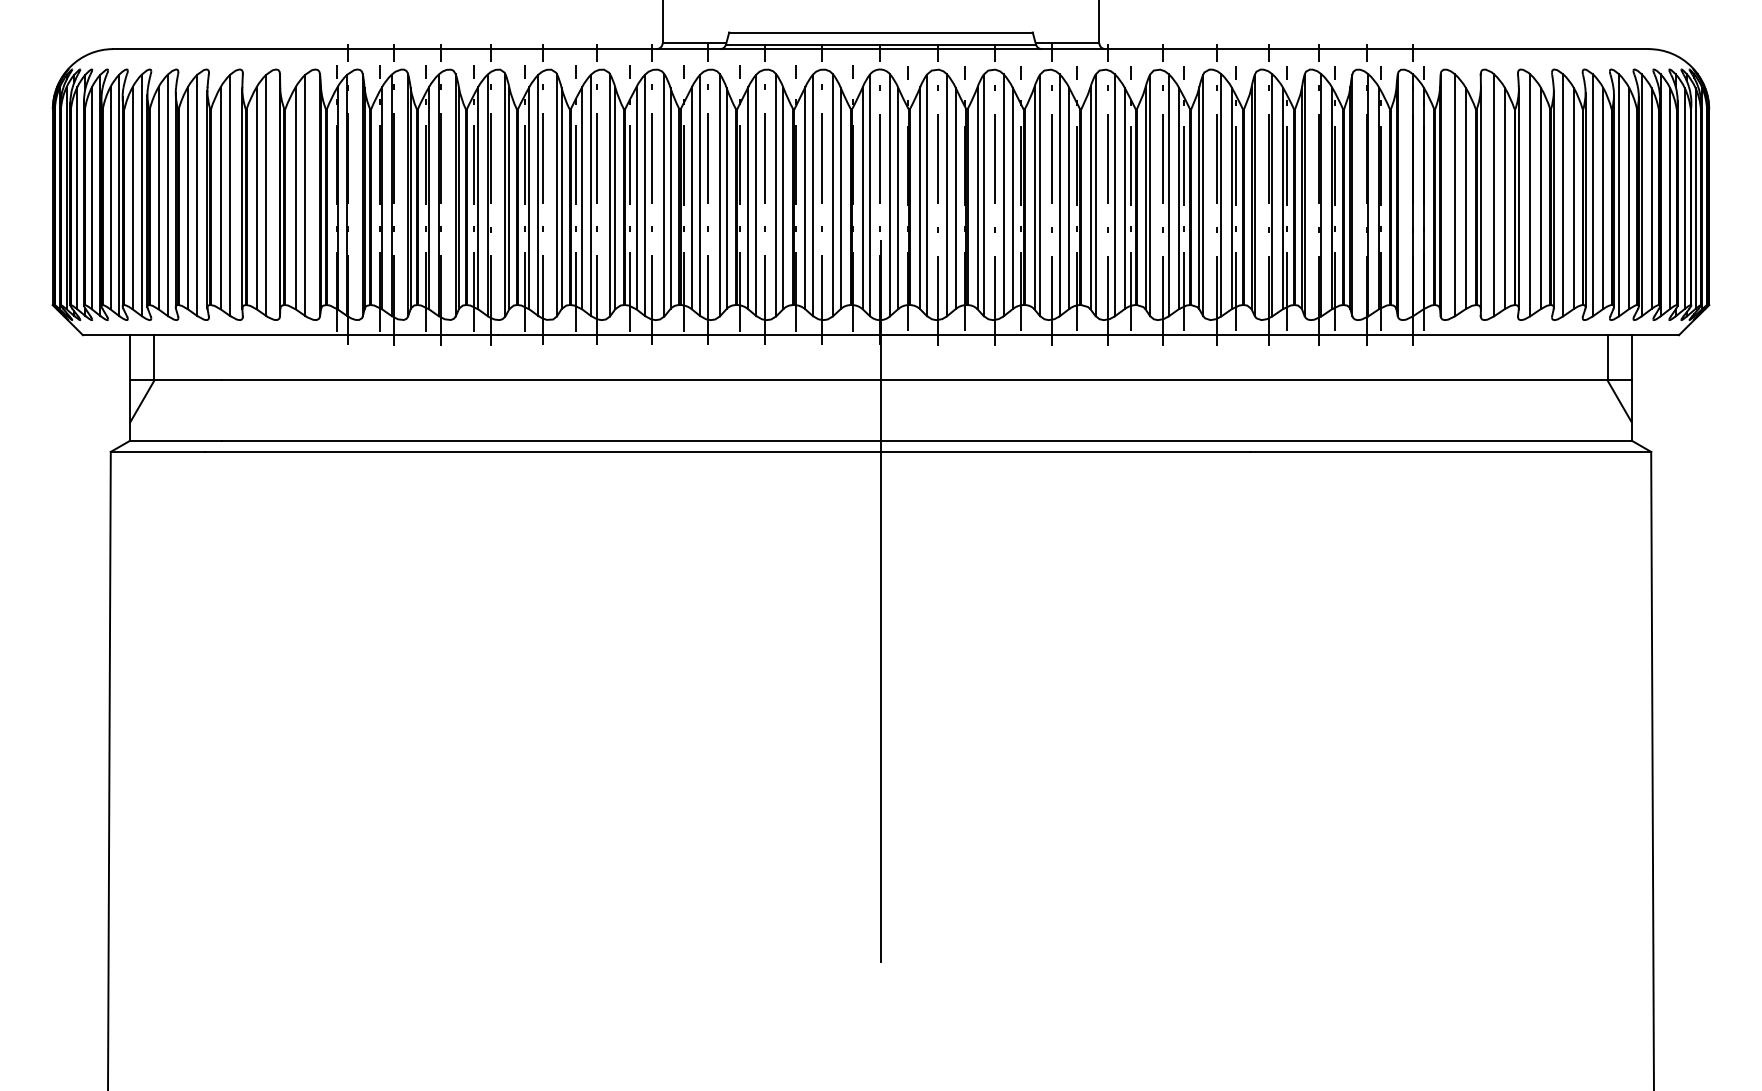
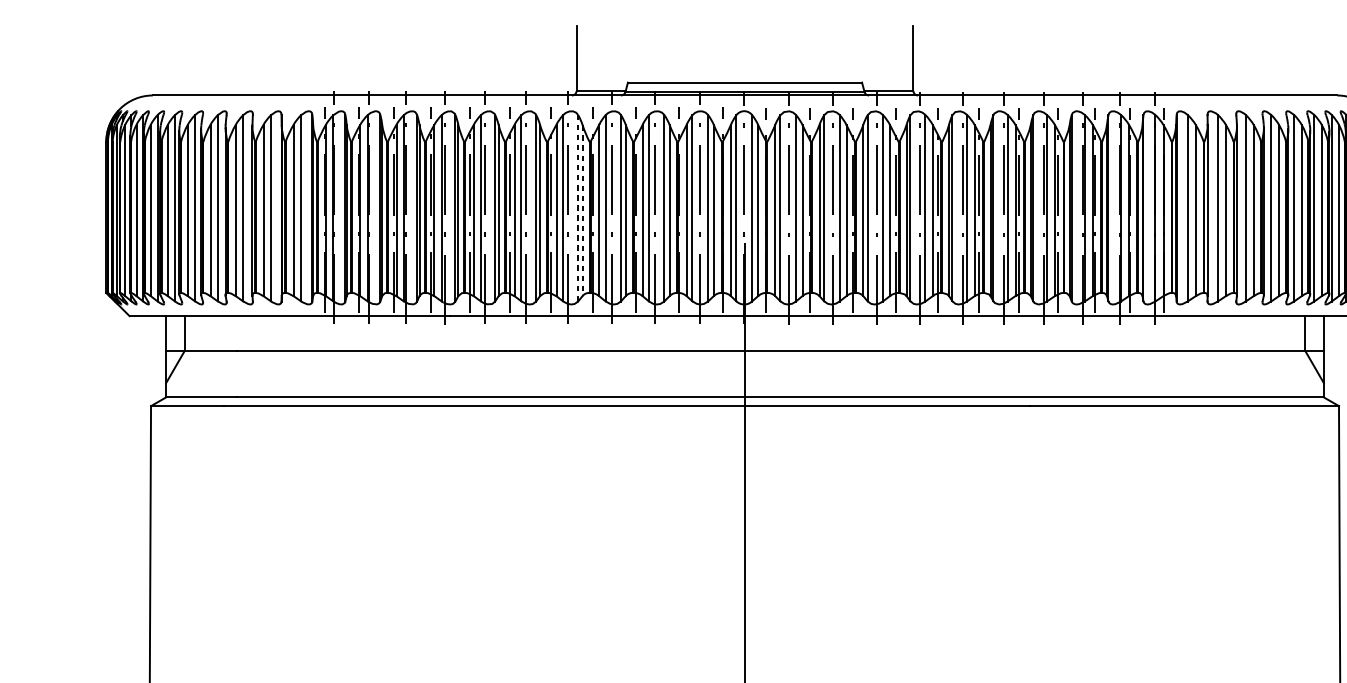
line: (664, 195) -> (578, 208), solid -> dashed
line: (670, 198) -> (582, 210), solid -> dashed

